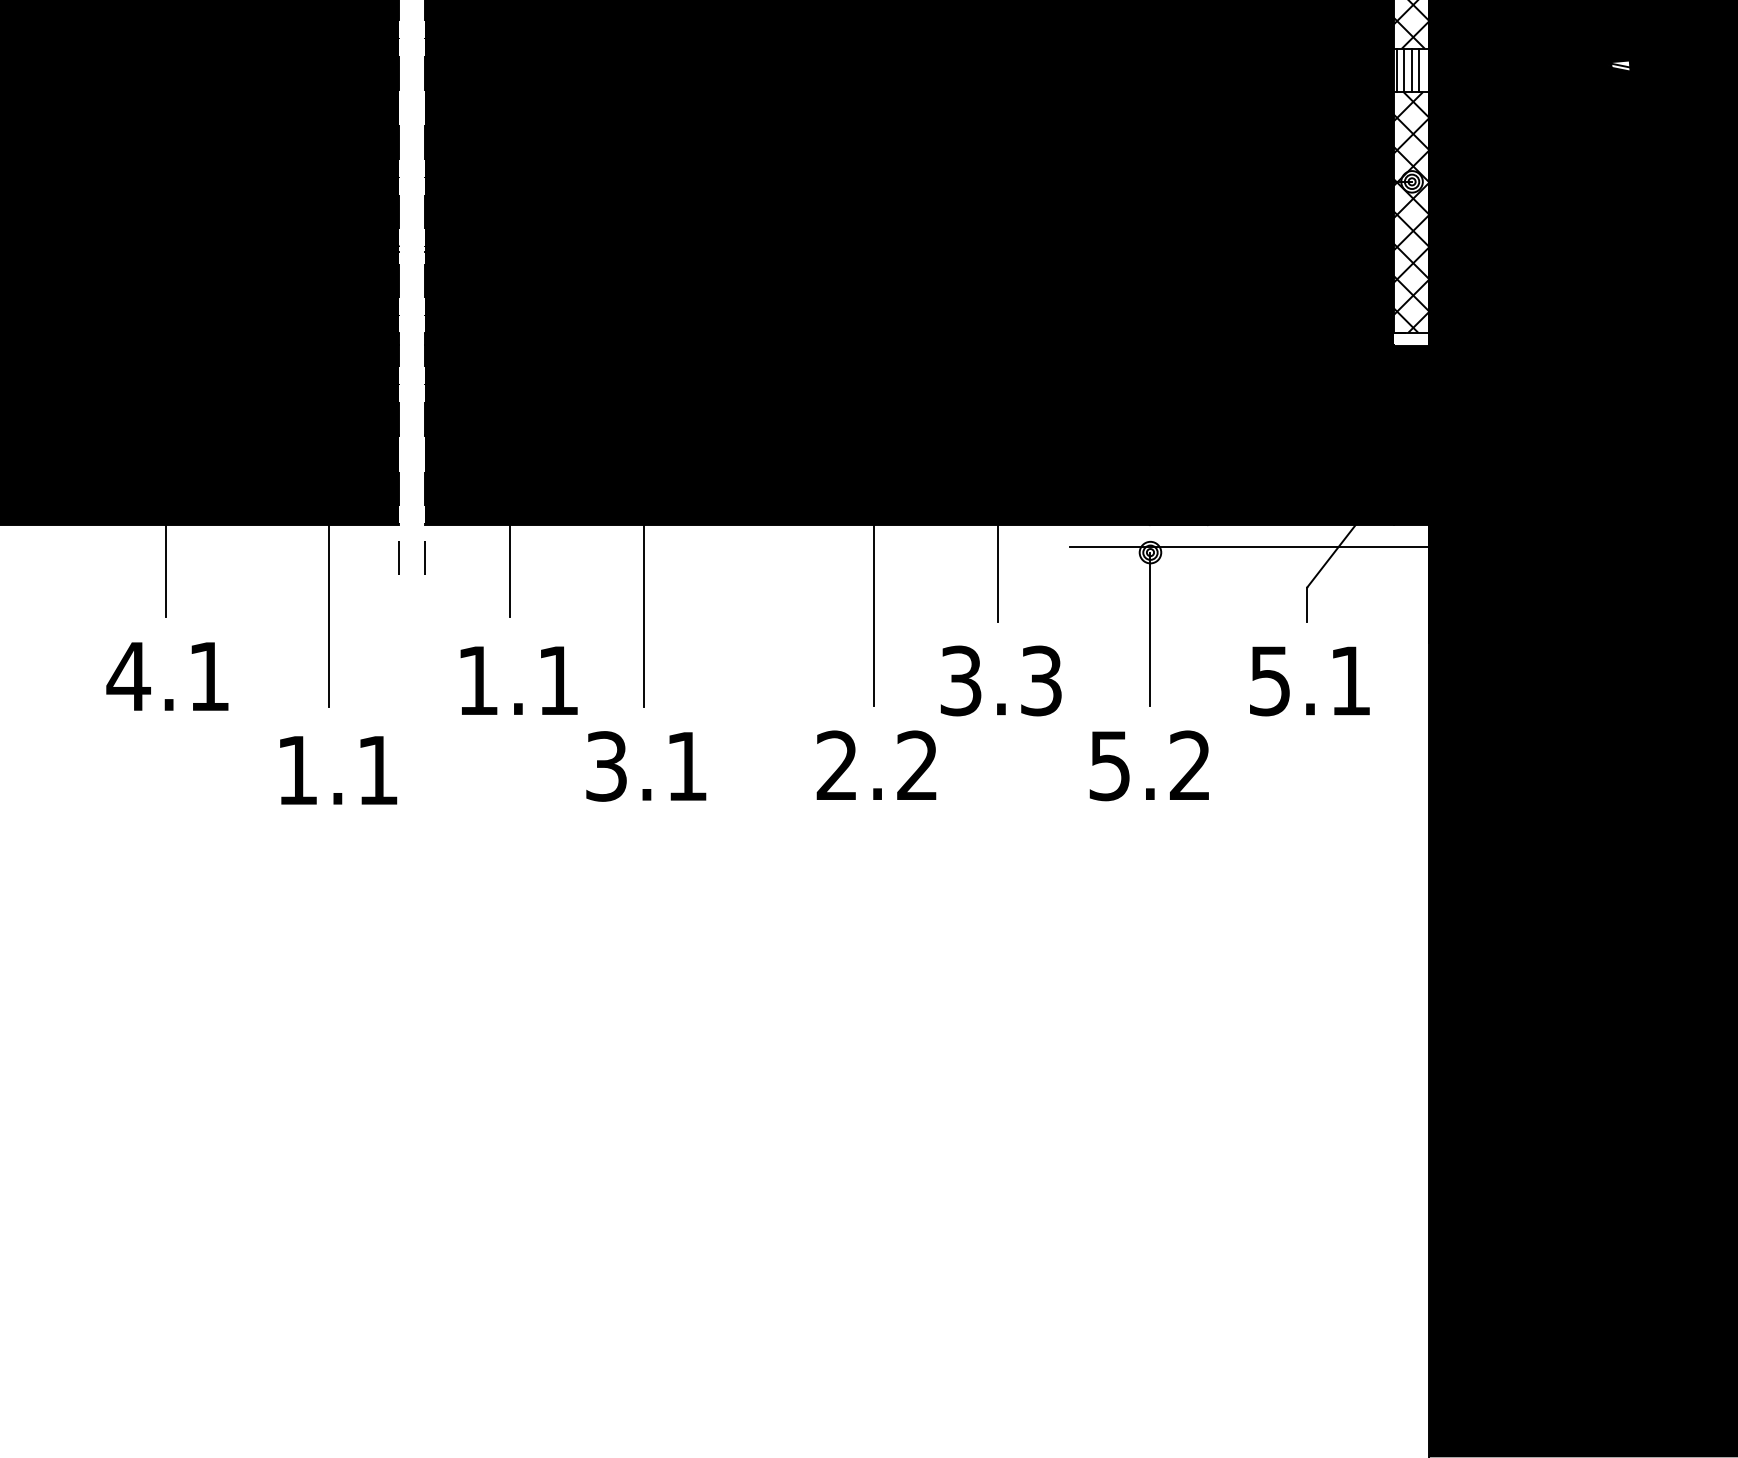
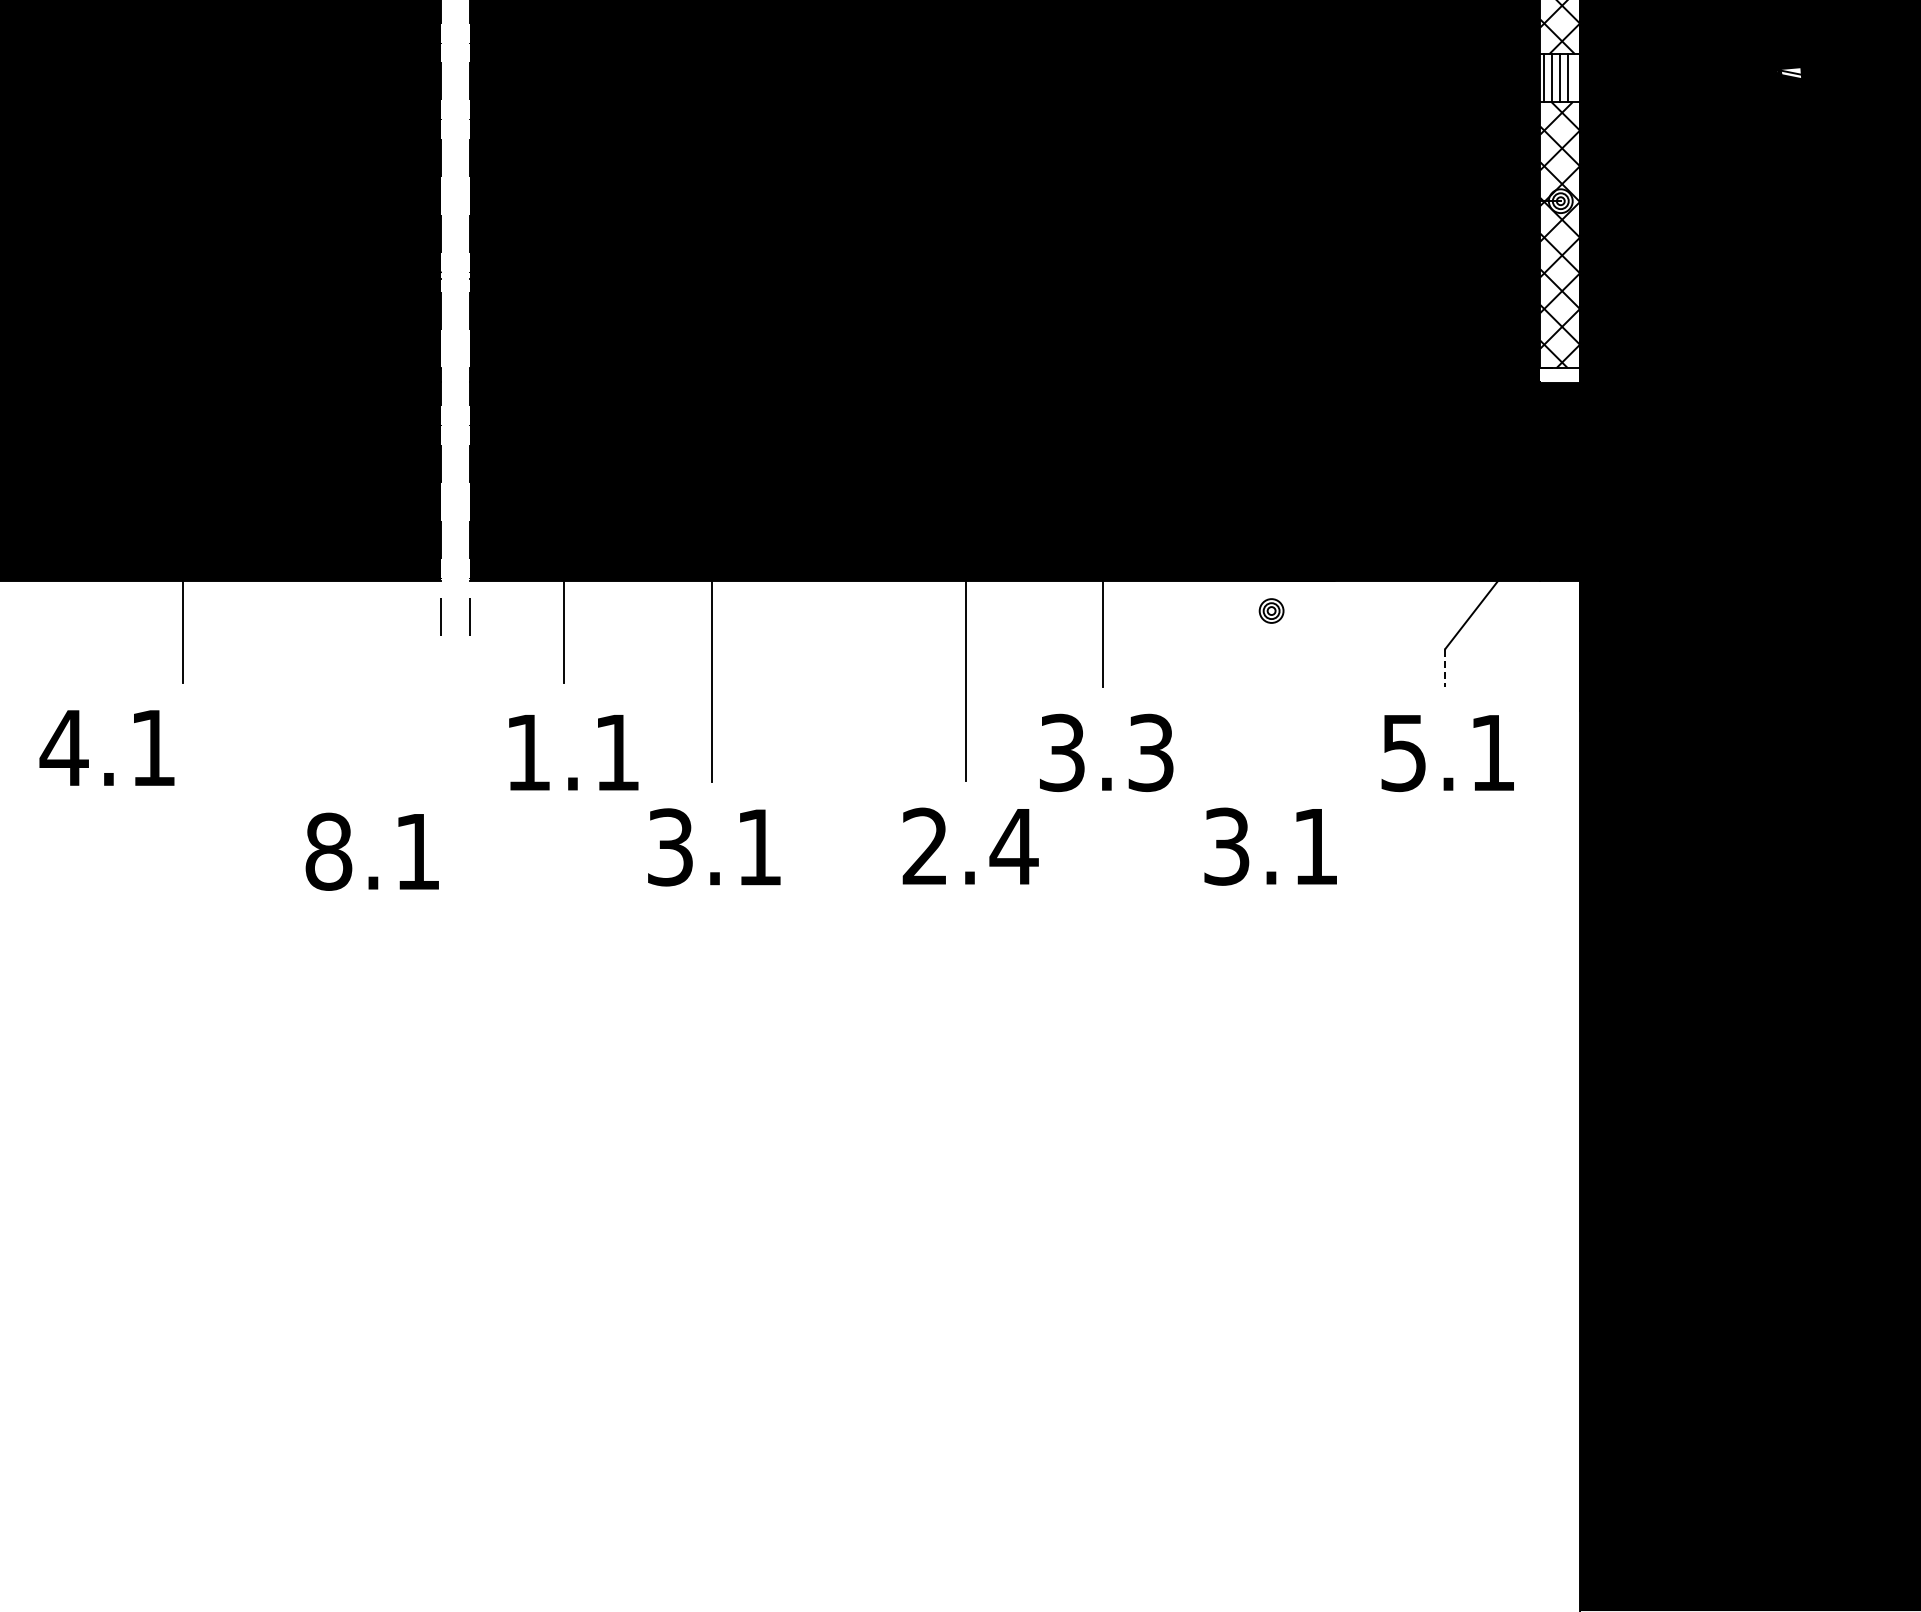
line: (1248, 546) -> (1380, 604), removed
line: (329, 605) -> (364, 669), removed
line: (1306, 605) -> (1444, 669), solid -> dashed
line: (1150, 629) -> (1271, 696), removed
text: (166, 676) -> (106, 747), moved
text: (916, 764) -> (1013, 845), 2.2 -> 2.4
text: (1149, 765) -> (1270, 846), 5.2 -> 3.1
text: (297, 770) -> (328, 851), 1.1 -> 8.1

